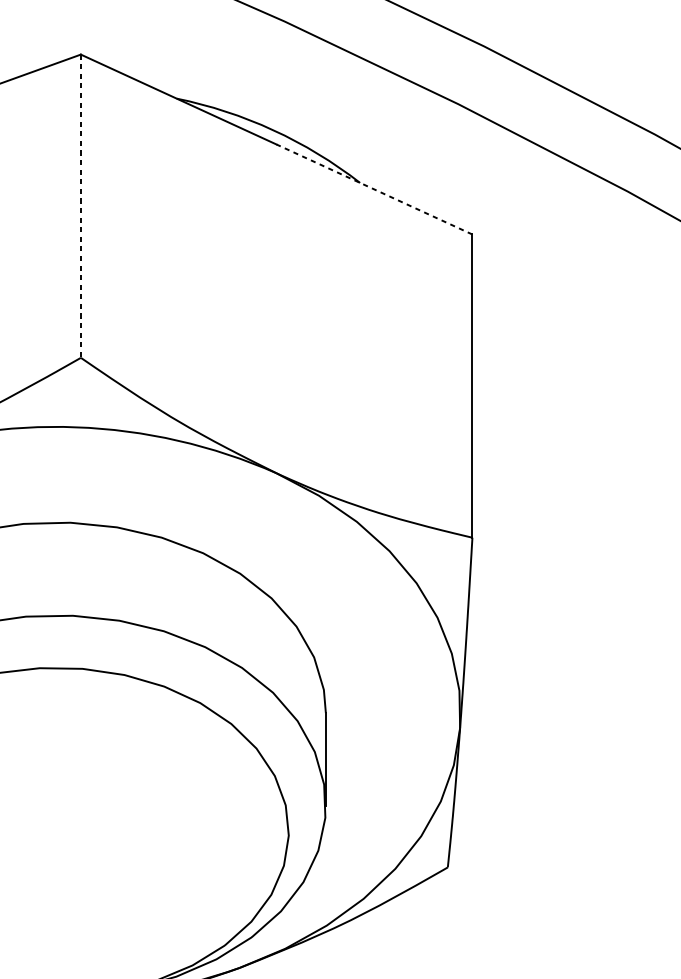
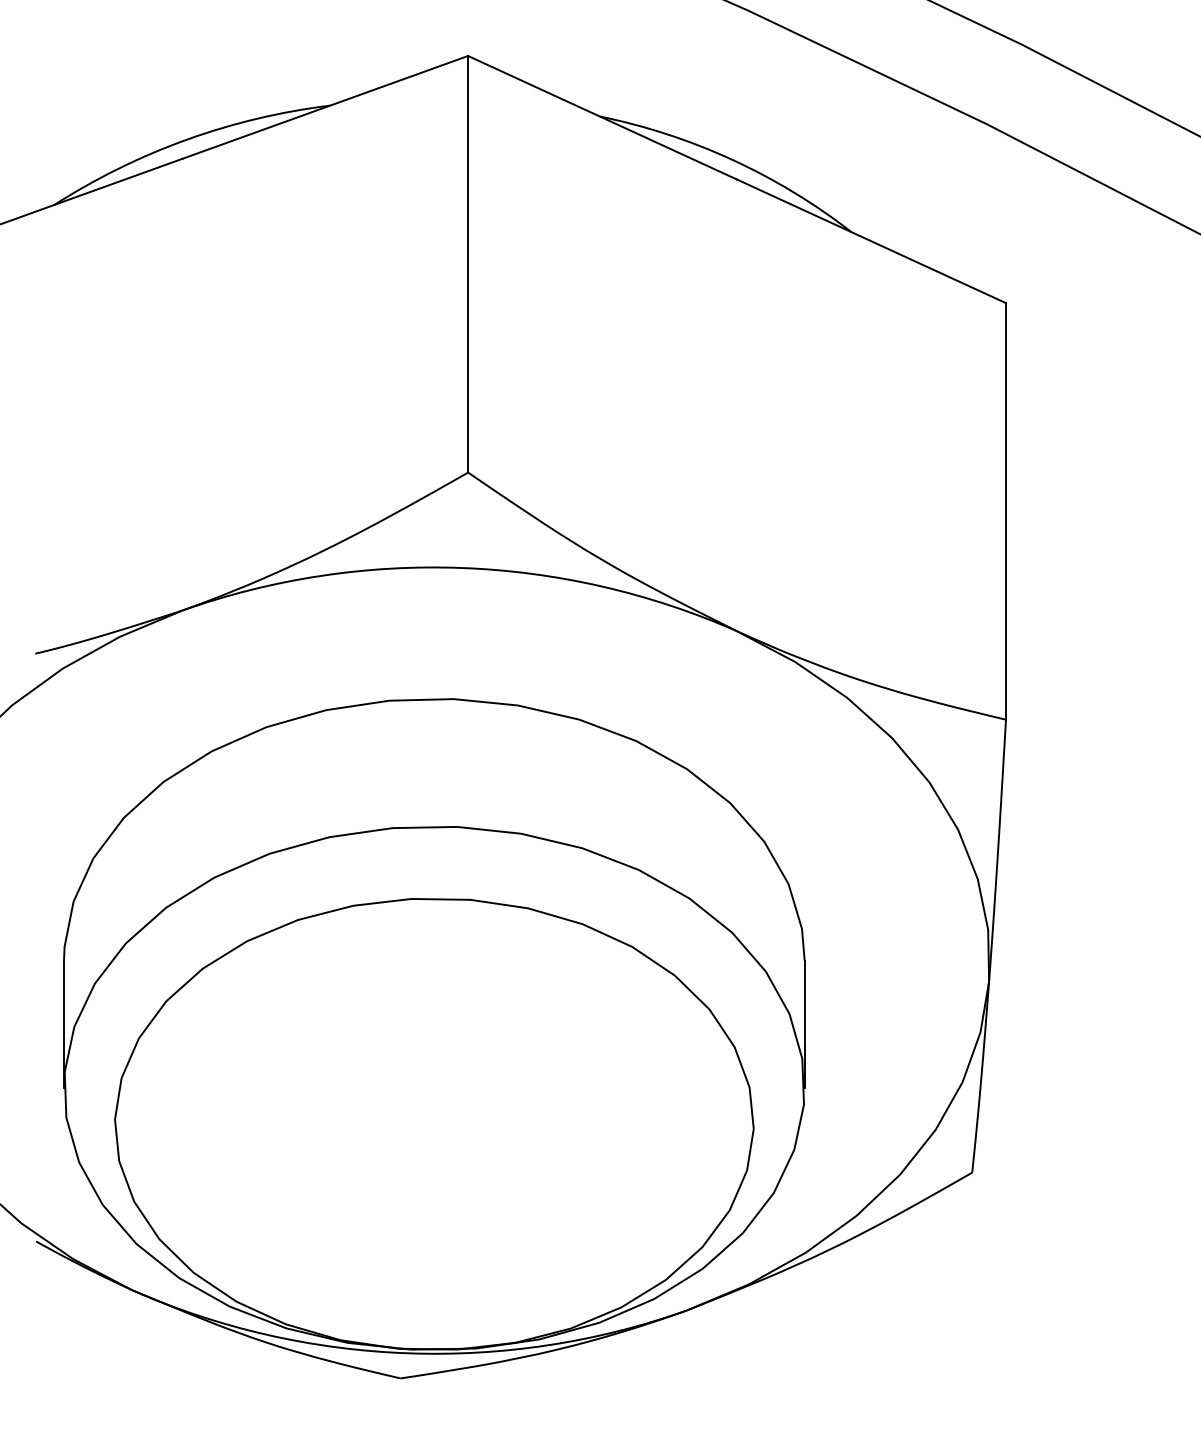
line: (374, 189) -> (871, 241), dashed -> solid
line: (81, 206) -> (468, 264), dashed -> solid

